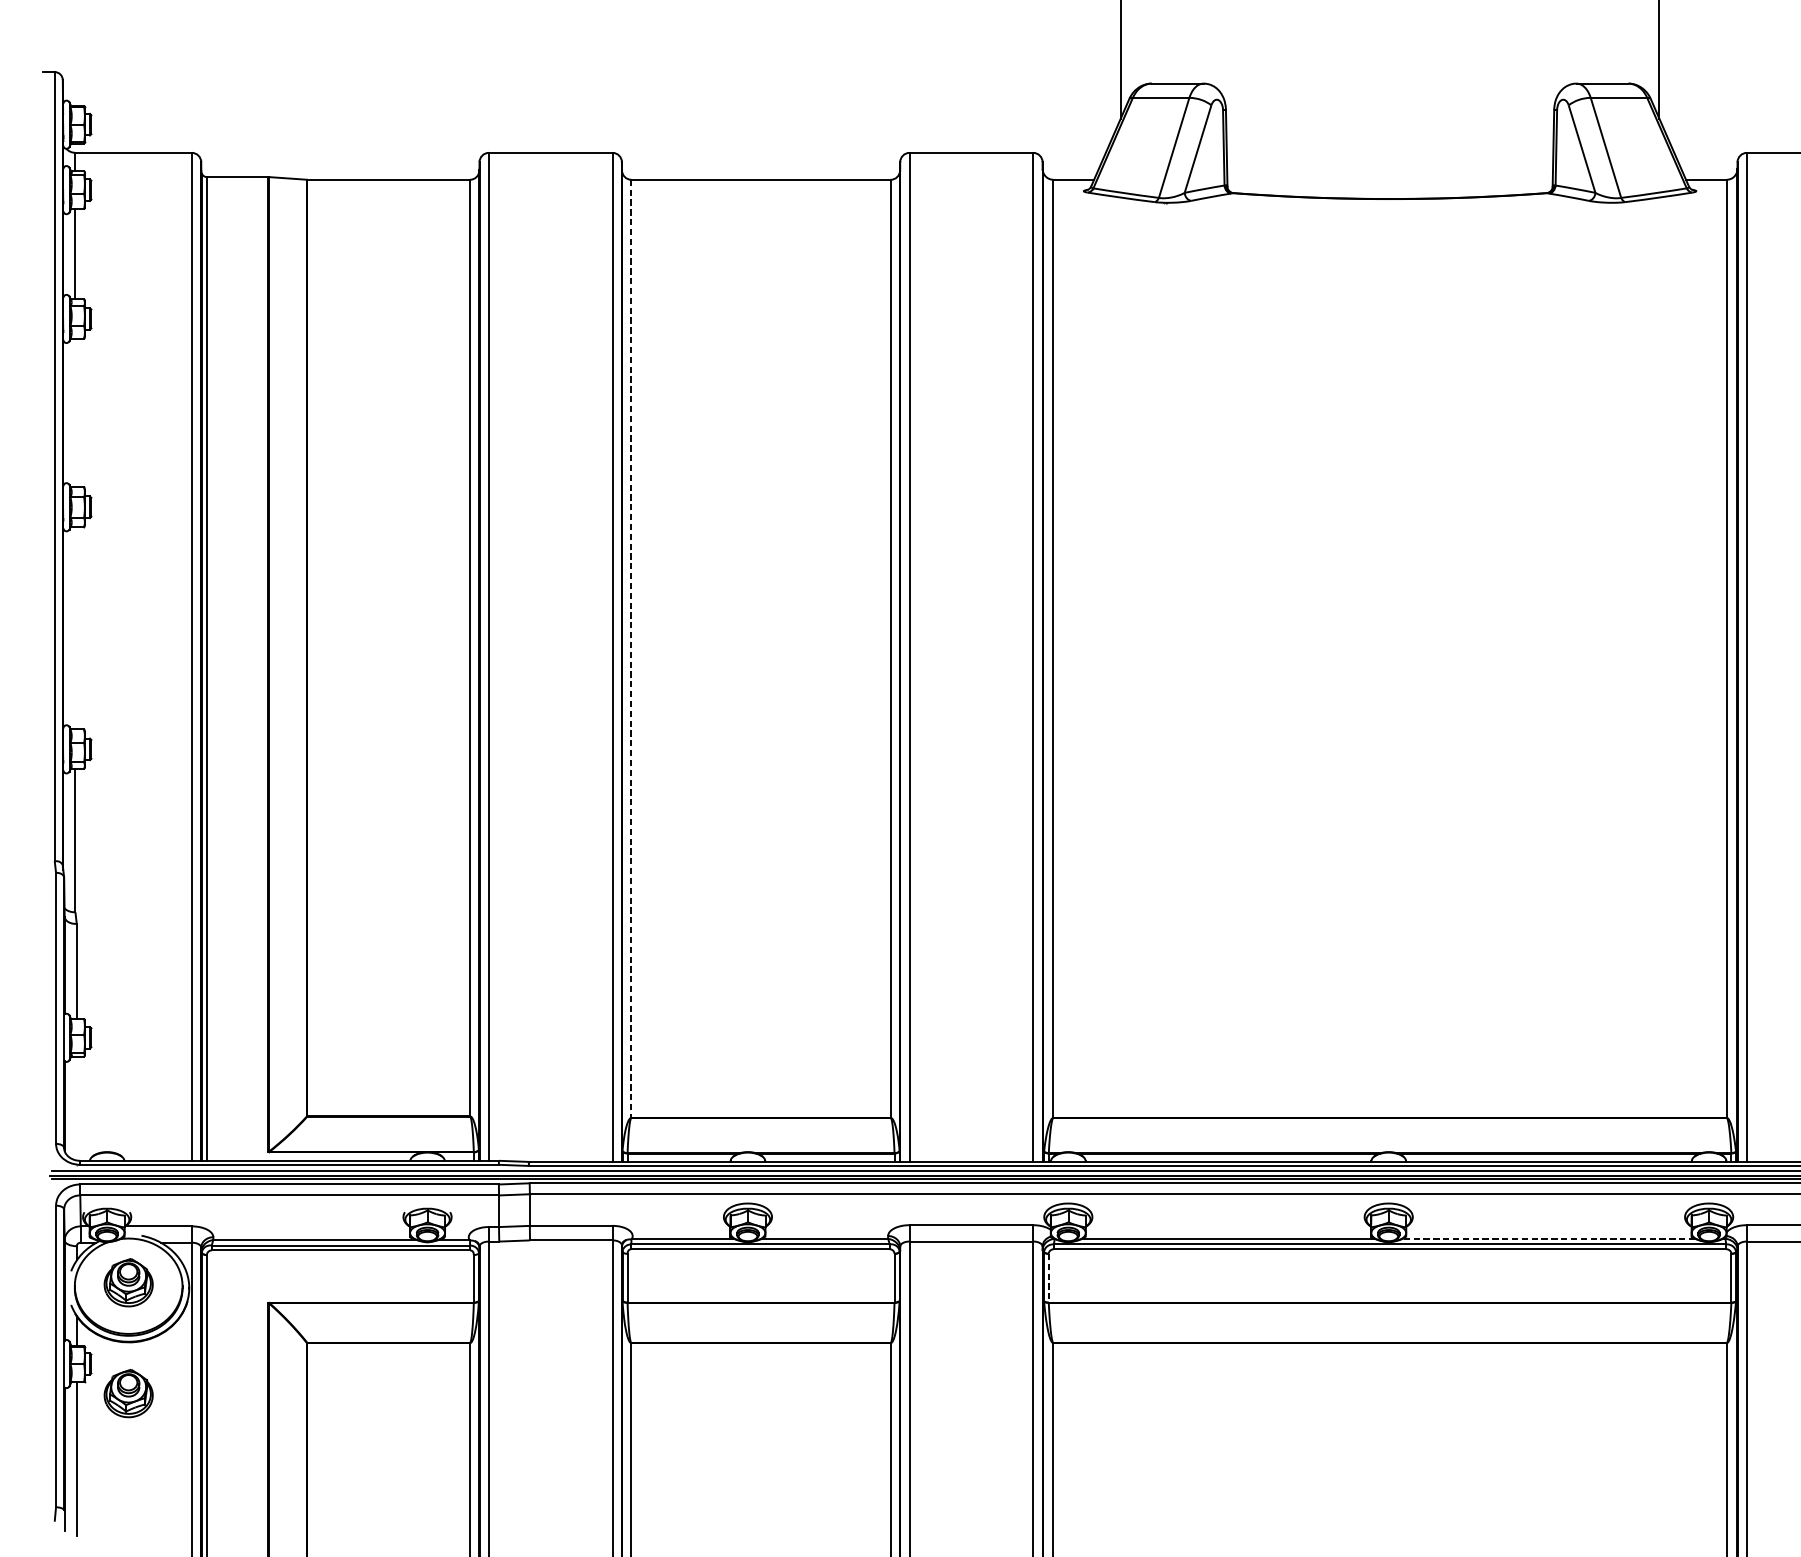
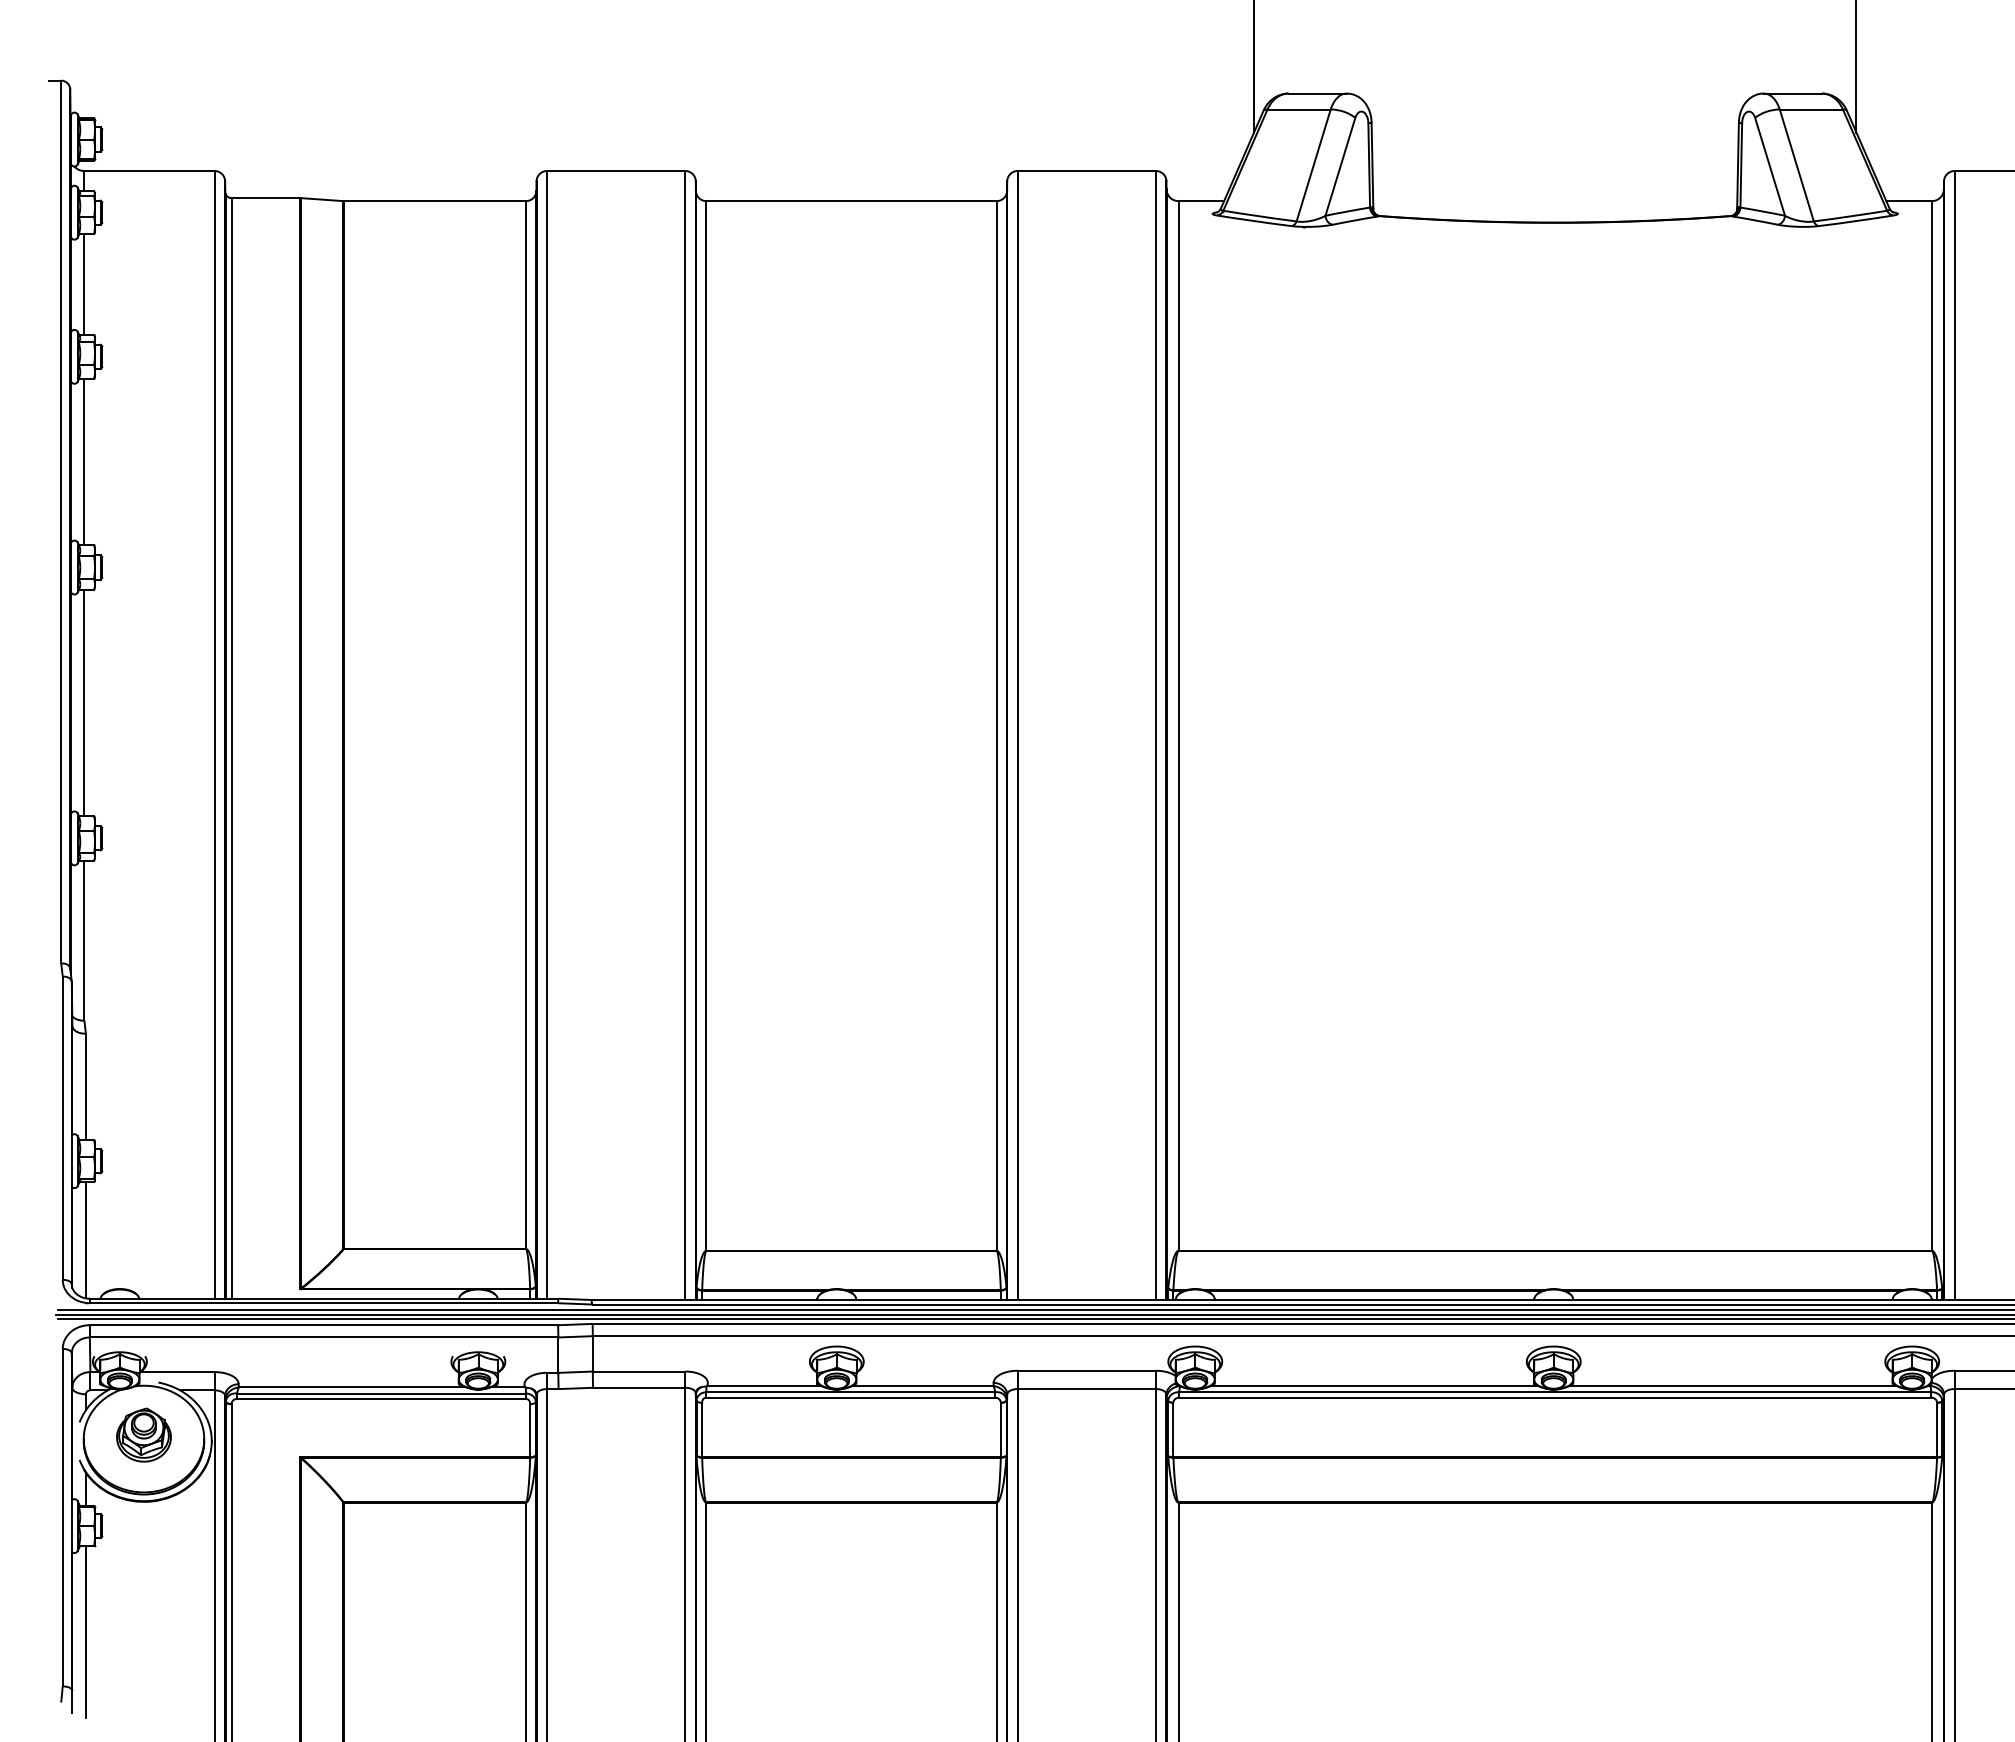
line: (75, 412) -> (84, 461), added
line: (75, 628) -> (84, 703), added
line: (631, 648) -> (706, 725), dashed -> solid
line: (76, 1108) -> (85, 1240), added
line: (1549, 1239) -> (1733, 1386), dashed -> solid
line: (1048, 1278) -> (1173, 1430), dashed -> solid
part: (128, 1392) -> (143, 1558), removed

